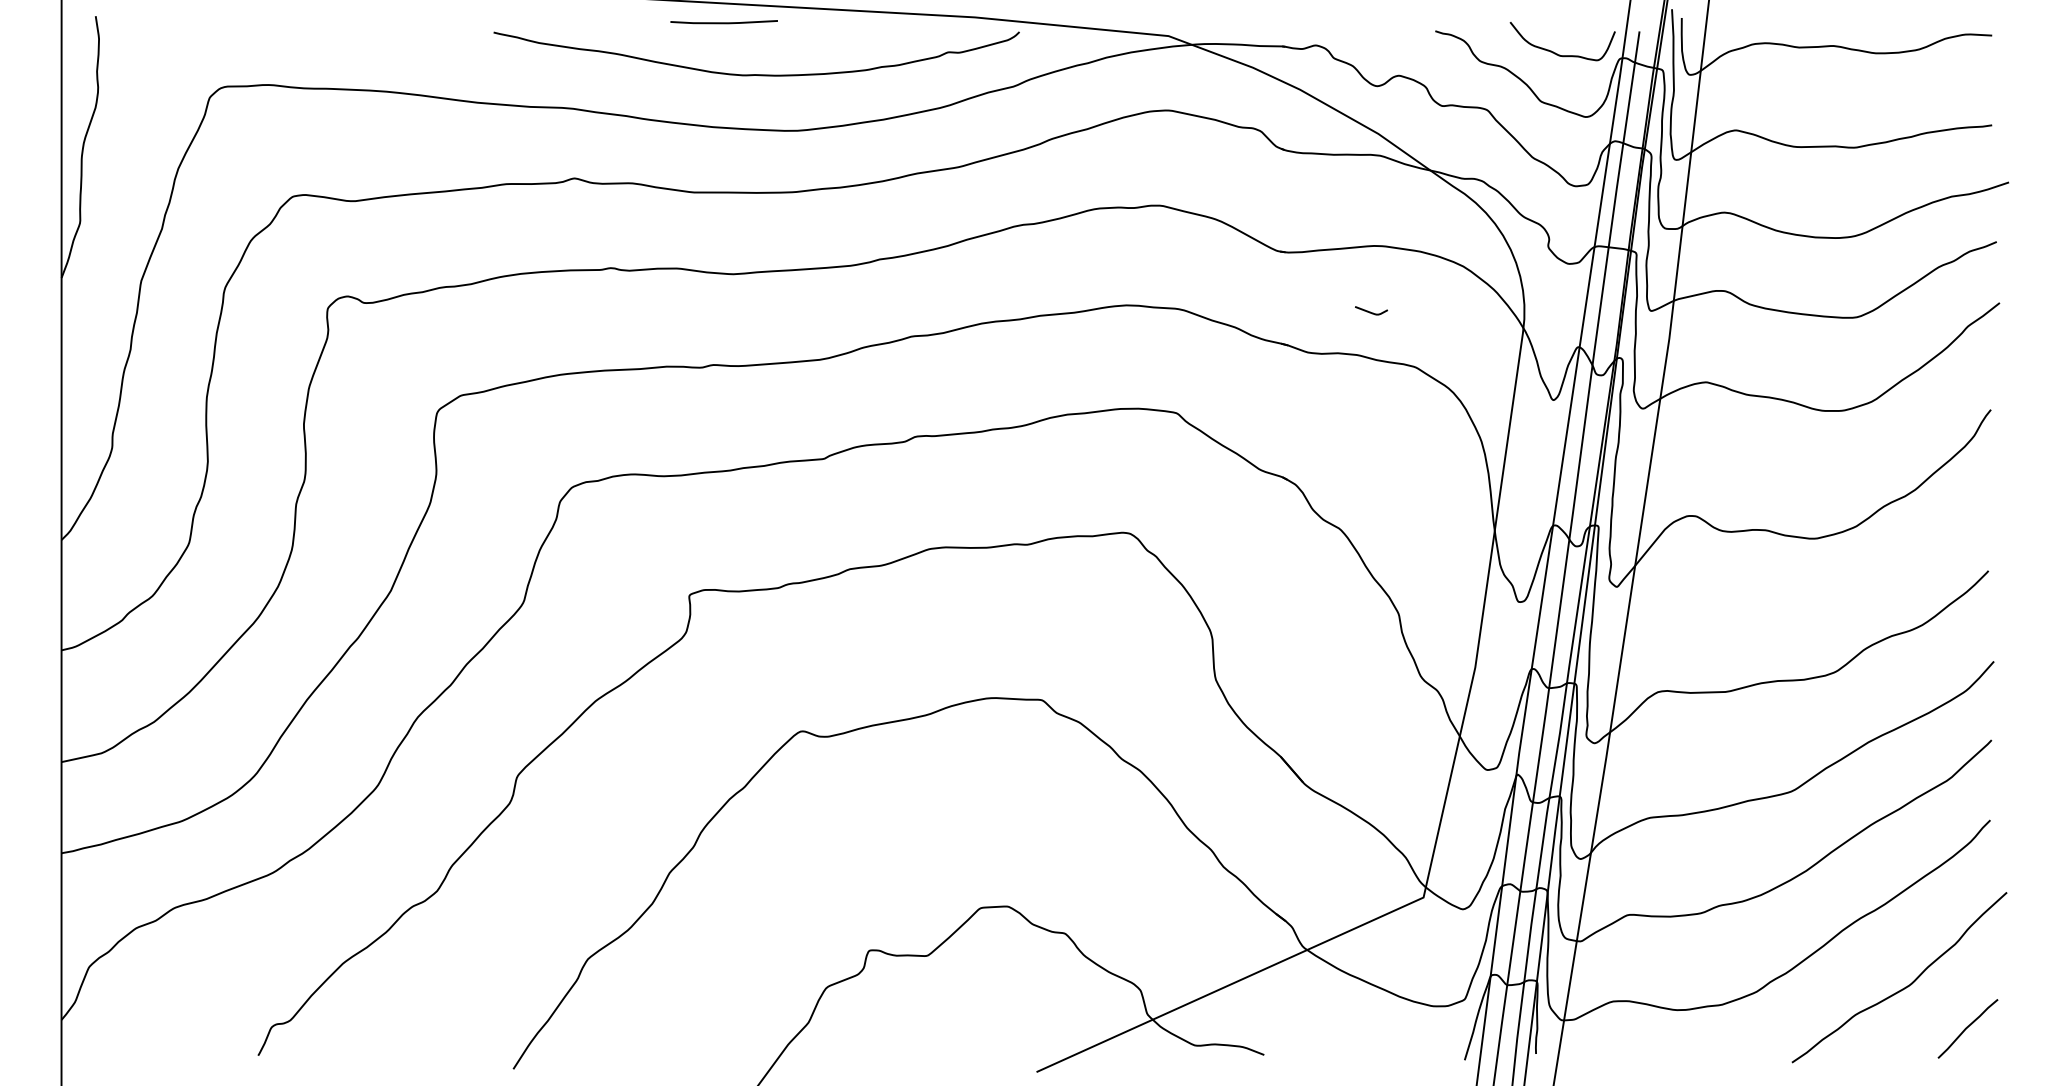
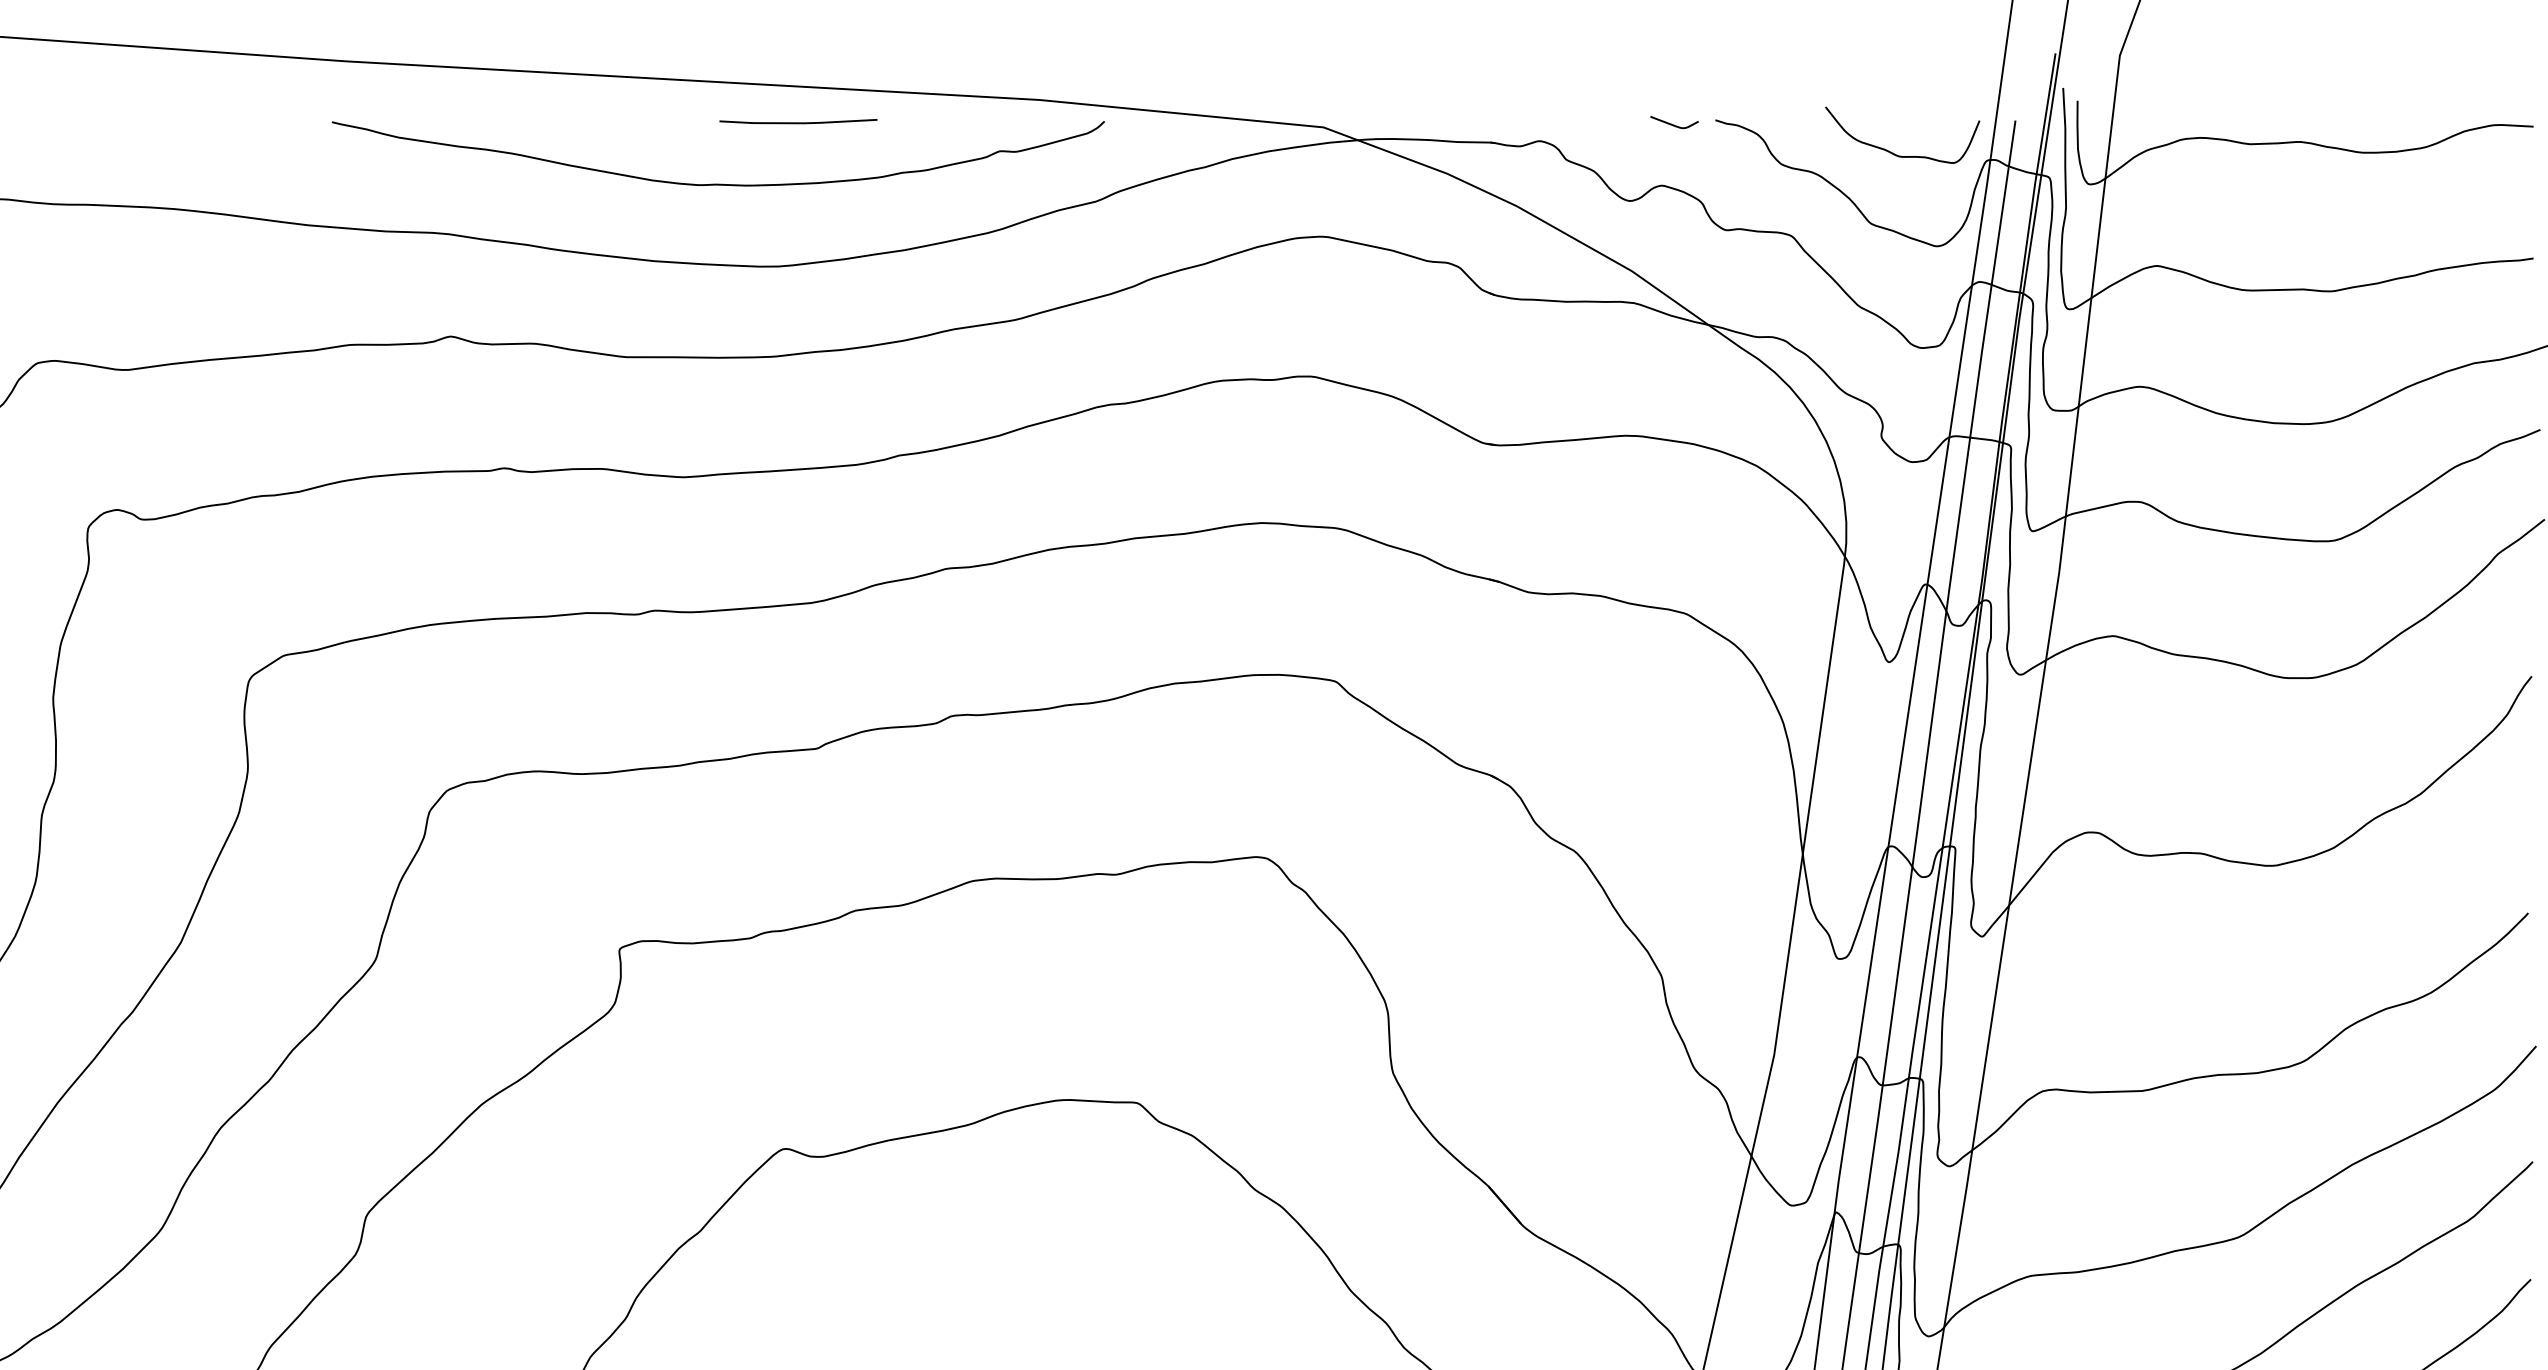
line: (723, 22) -> (797, 122), moved
curve: (1370, 311) -> (1673, 123), moved

